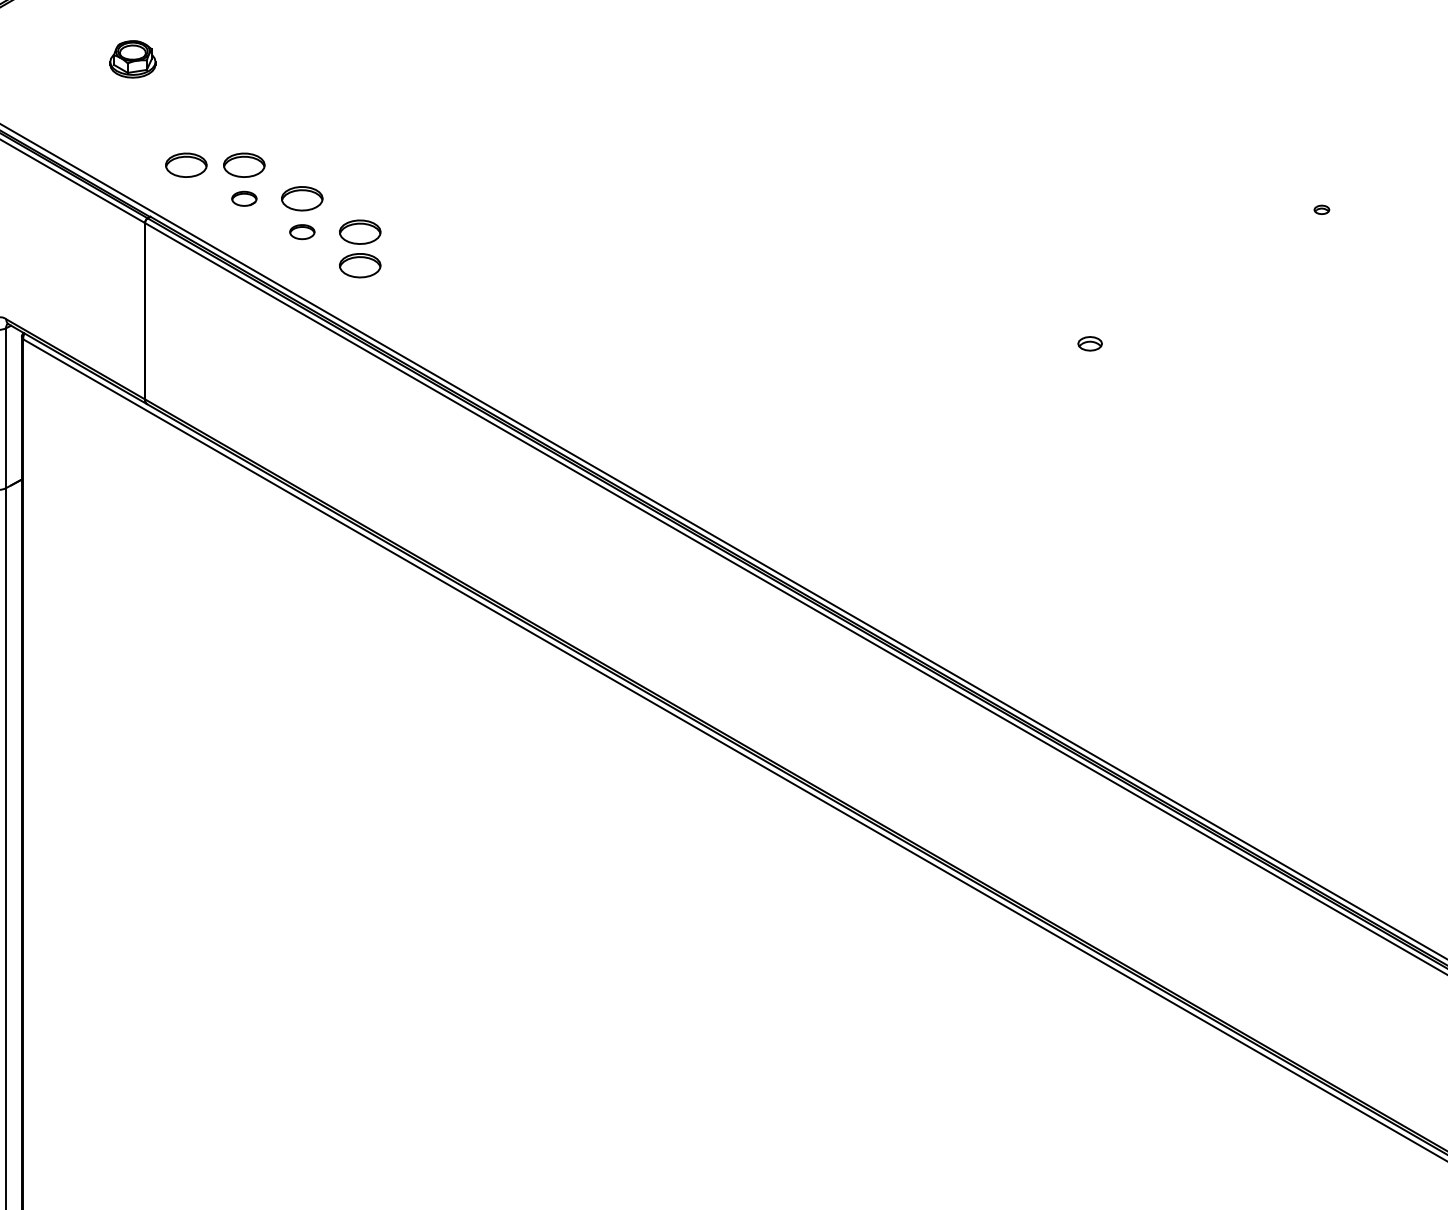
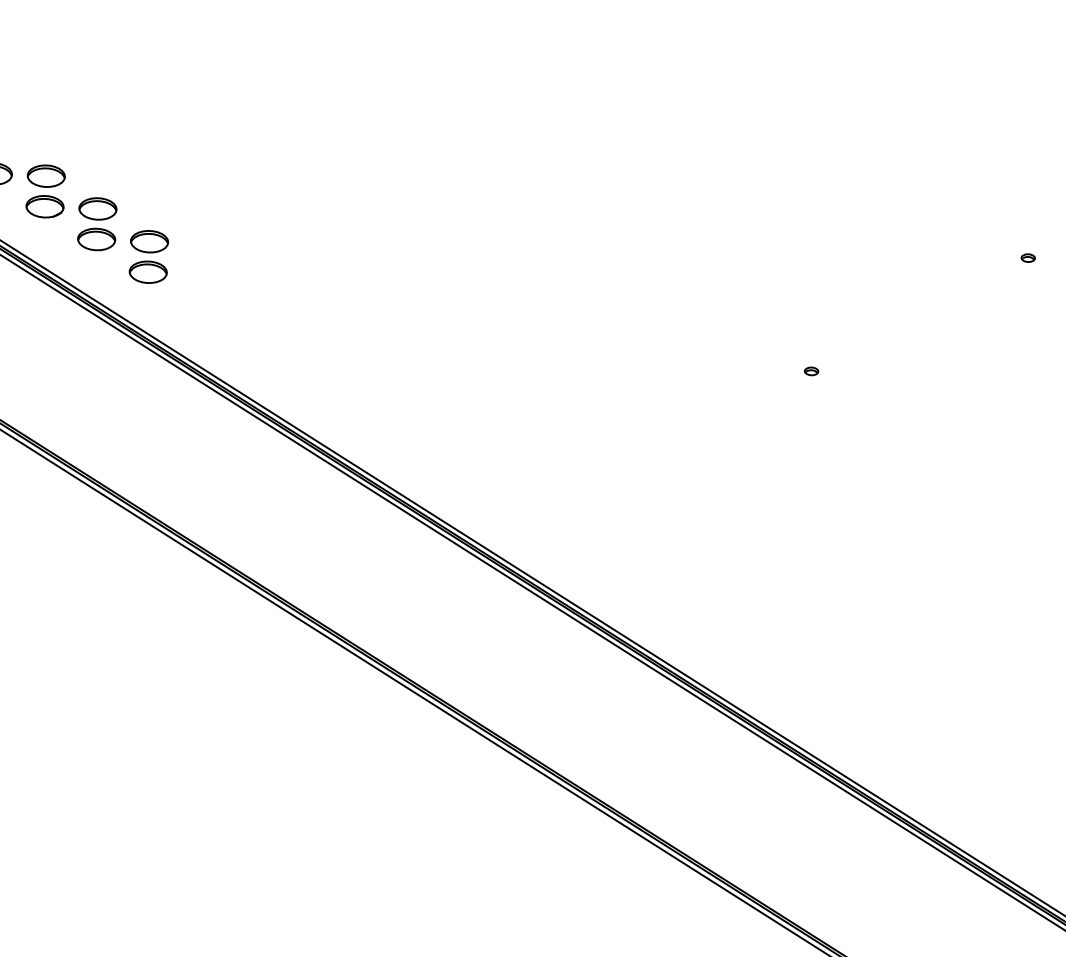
part: (244, 198) -> (45, 206), size x1.67
part: (302, 231) -> (96, 238), size x1.67
part: (1089, 343) -> (811, 371), size x0.62

